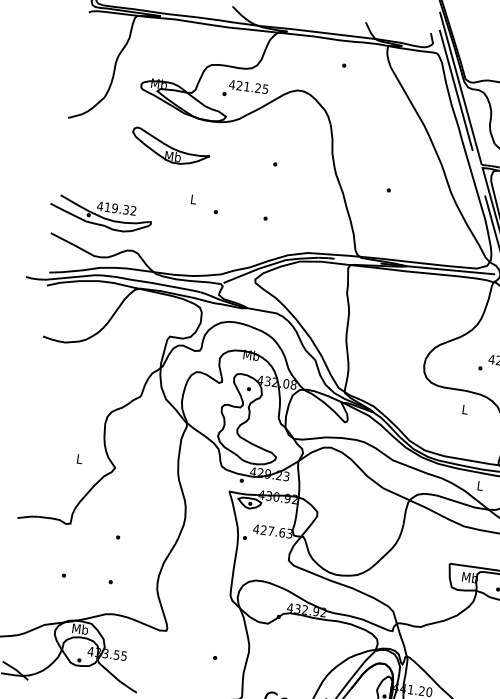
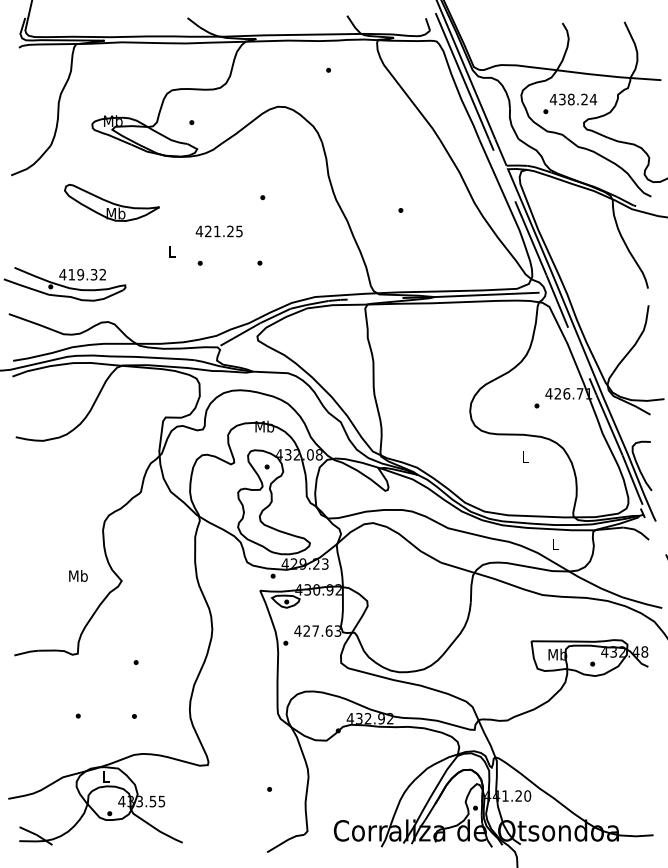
text: (248, 86) -> (218, 231), moved
part: (170, 146) -> (111, 202), moved
text: (79, 458) -> (78, 575), L -> Mb
text: (79, 628) -> (105, 776), Mb -> L

